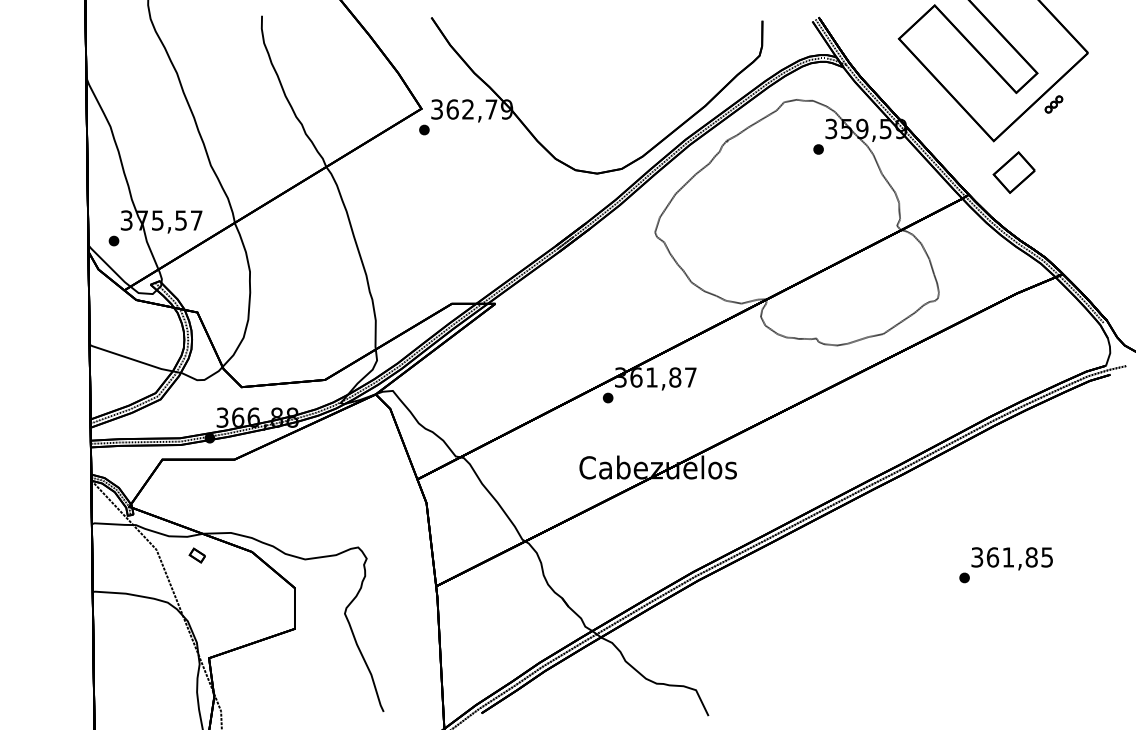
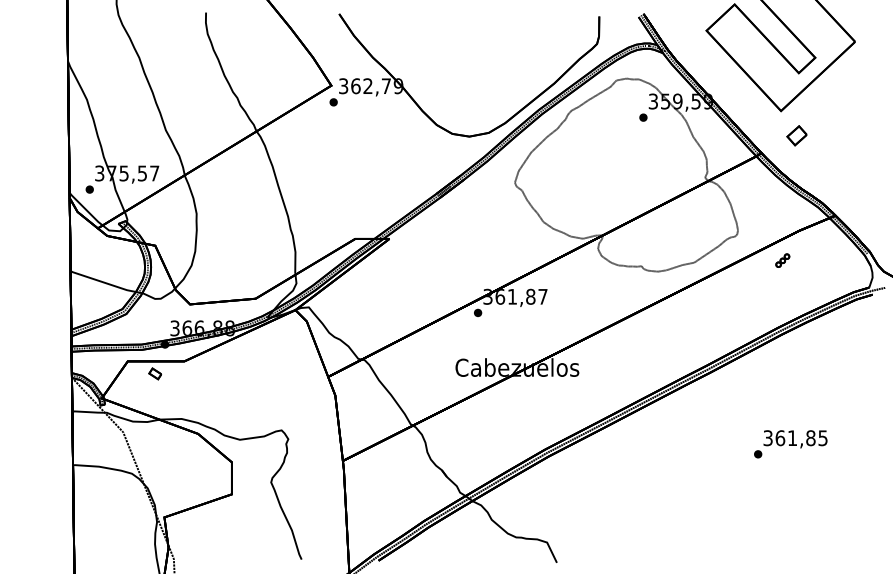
part: (1053, 104) -> (782, 260), moved
part: (1013, 172) -> (796, 135), size x0.6
part: (196, 555) -> (154, 373), moved

